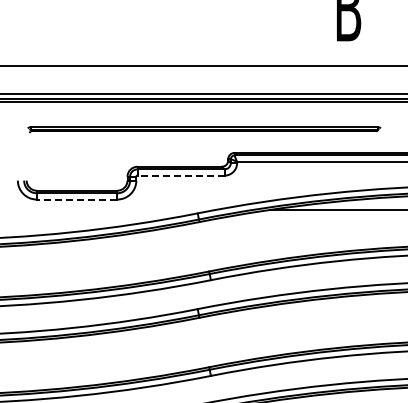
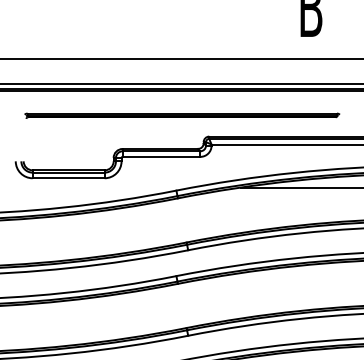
line: (181, 175) -> (161, 156), dashed -> solid
line: (76, 199) -> (68, 178), dashed -> solid

